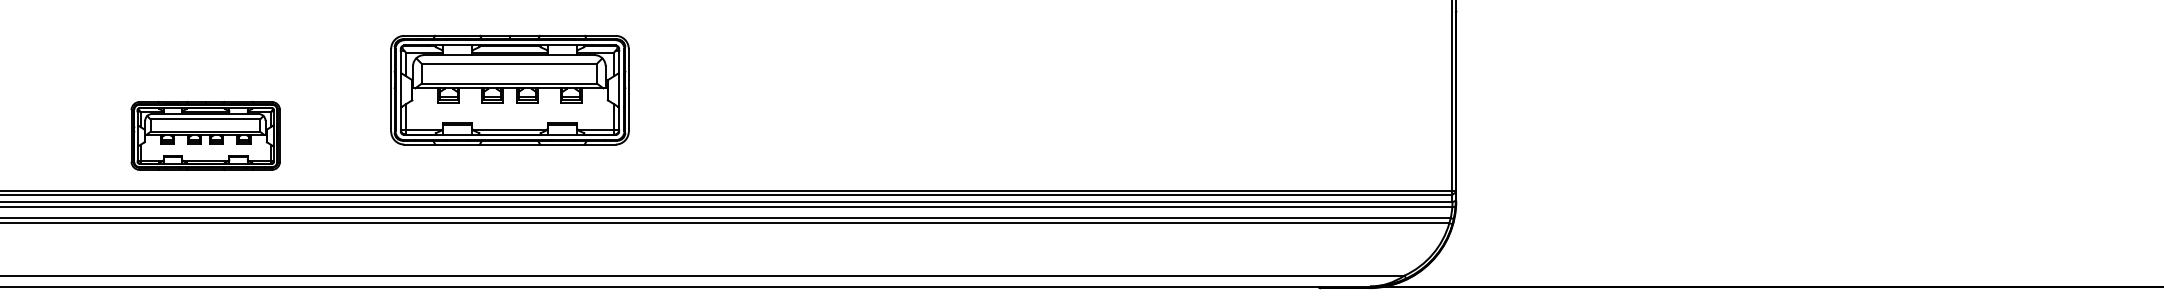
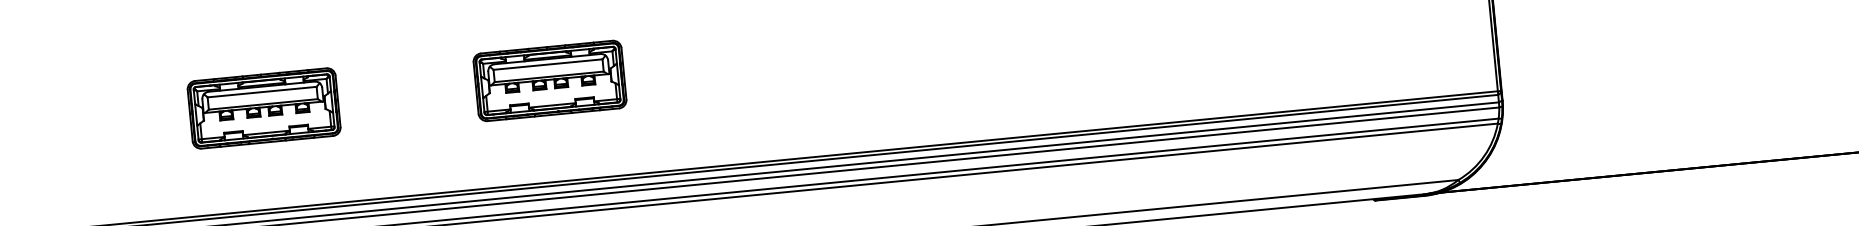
part: (509, 89) -> (549, 80), size x0.62
part: (205, 135) -> (263, 108), moved

